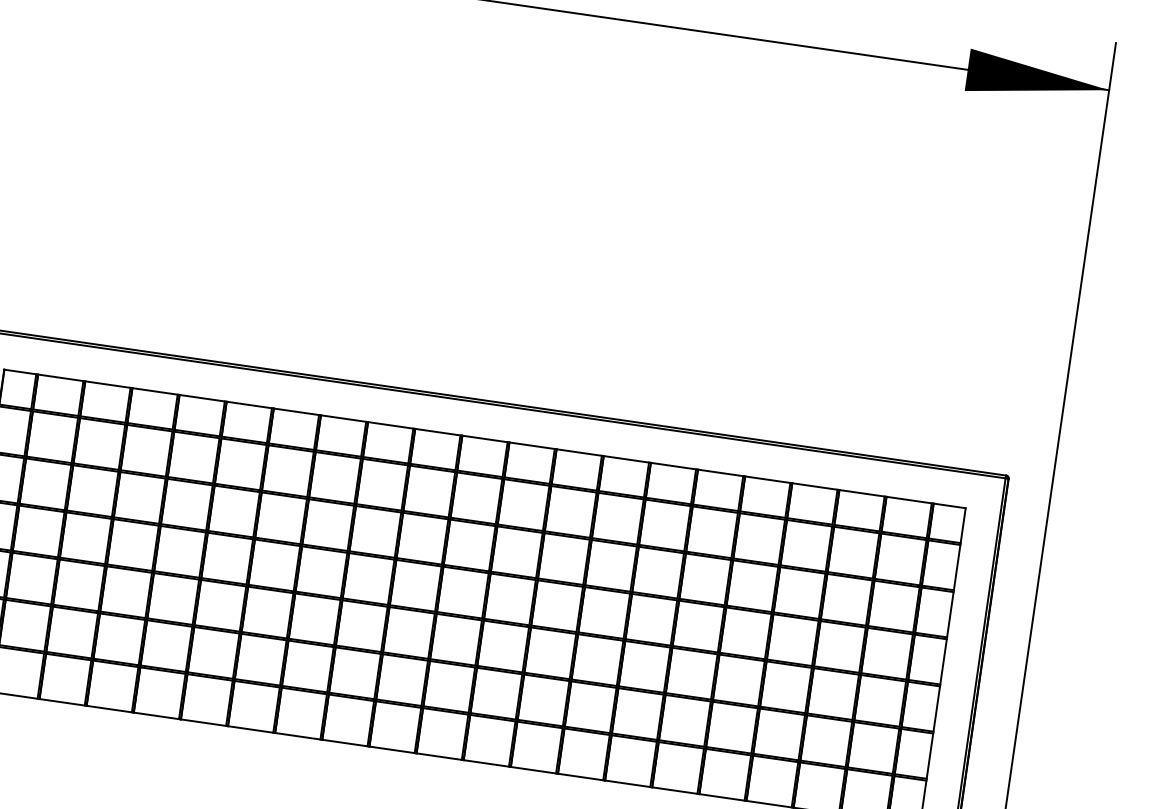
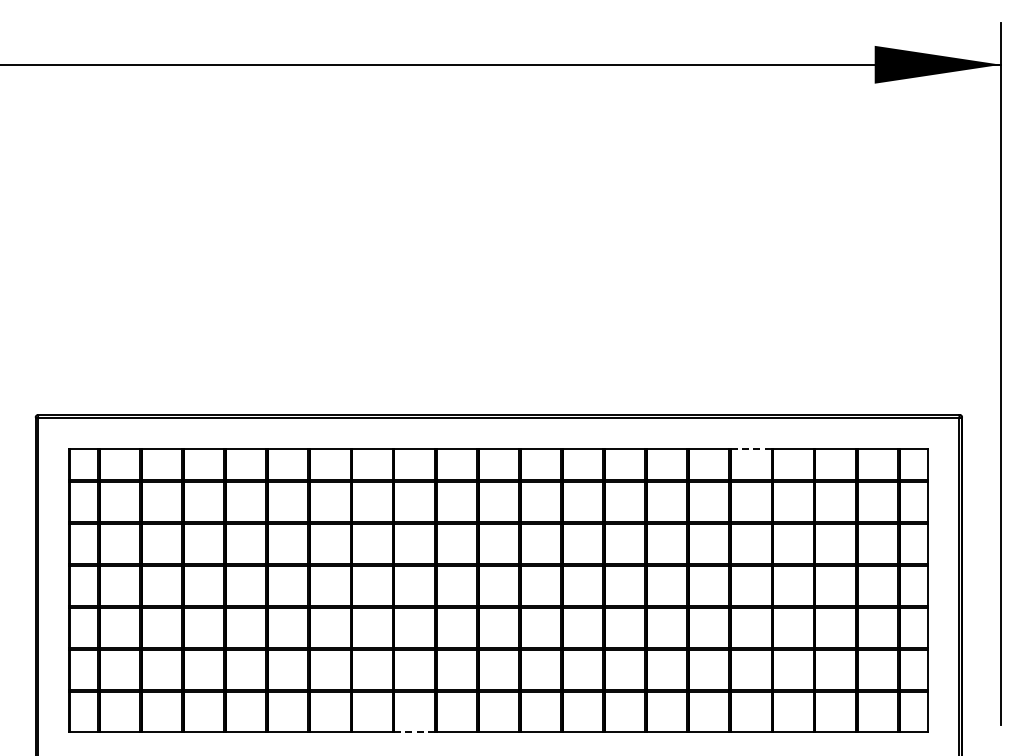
line: (766, 479) -> (750, 448), solid -> dashed
line: (344, 743) -> (414, 732), solid -> dashed

